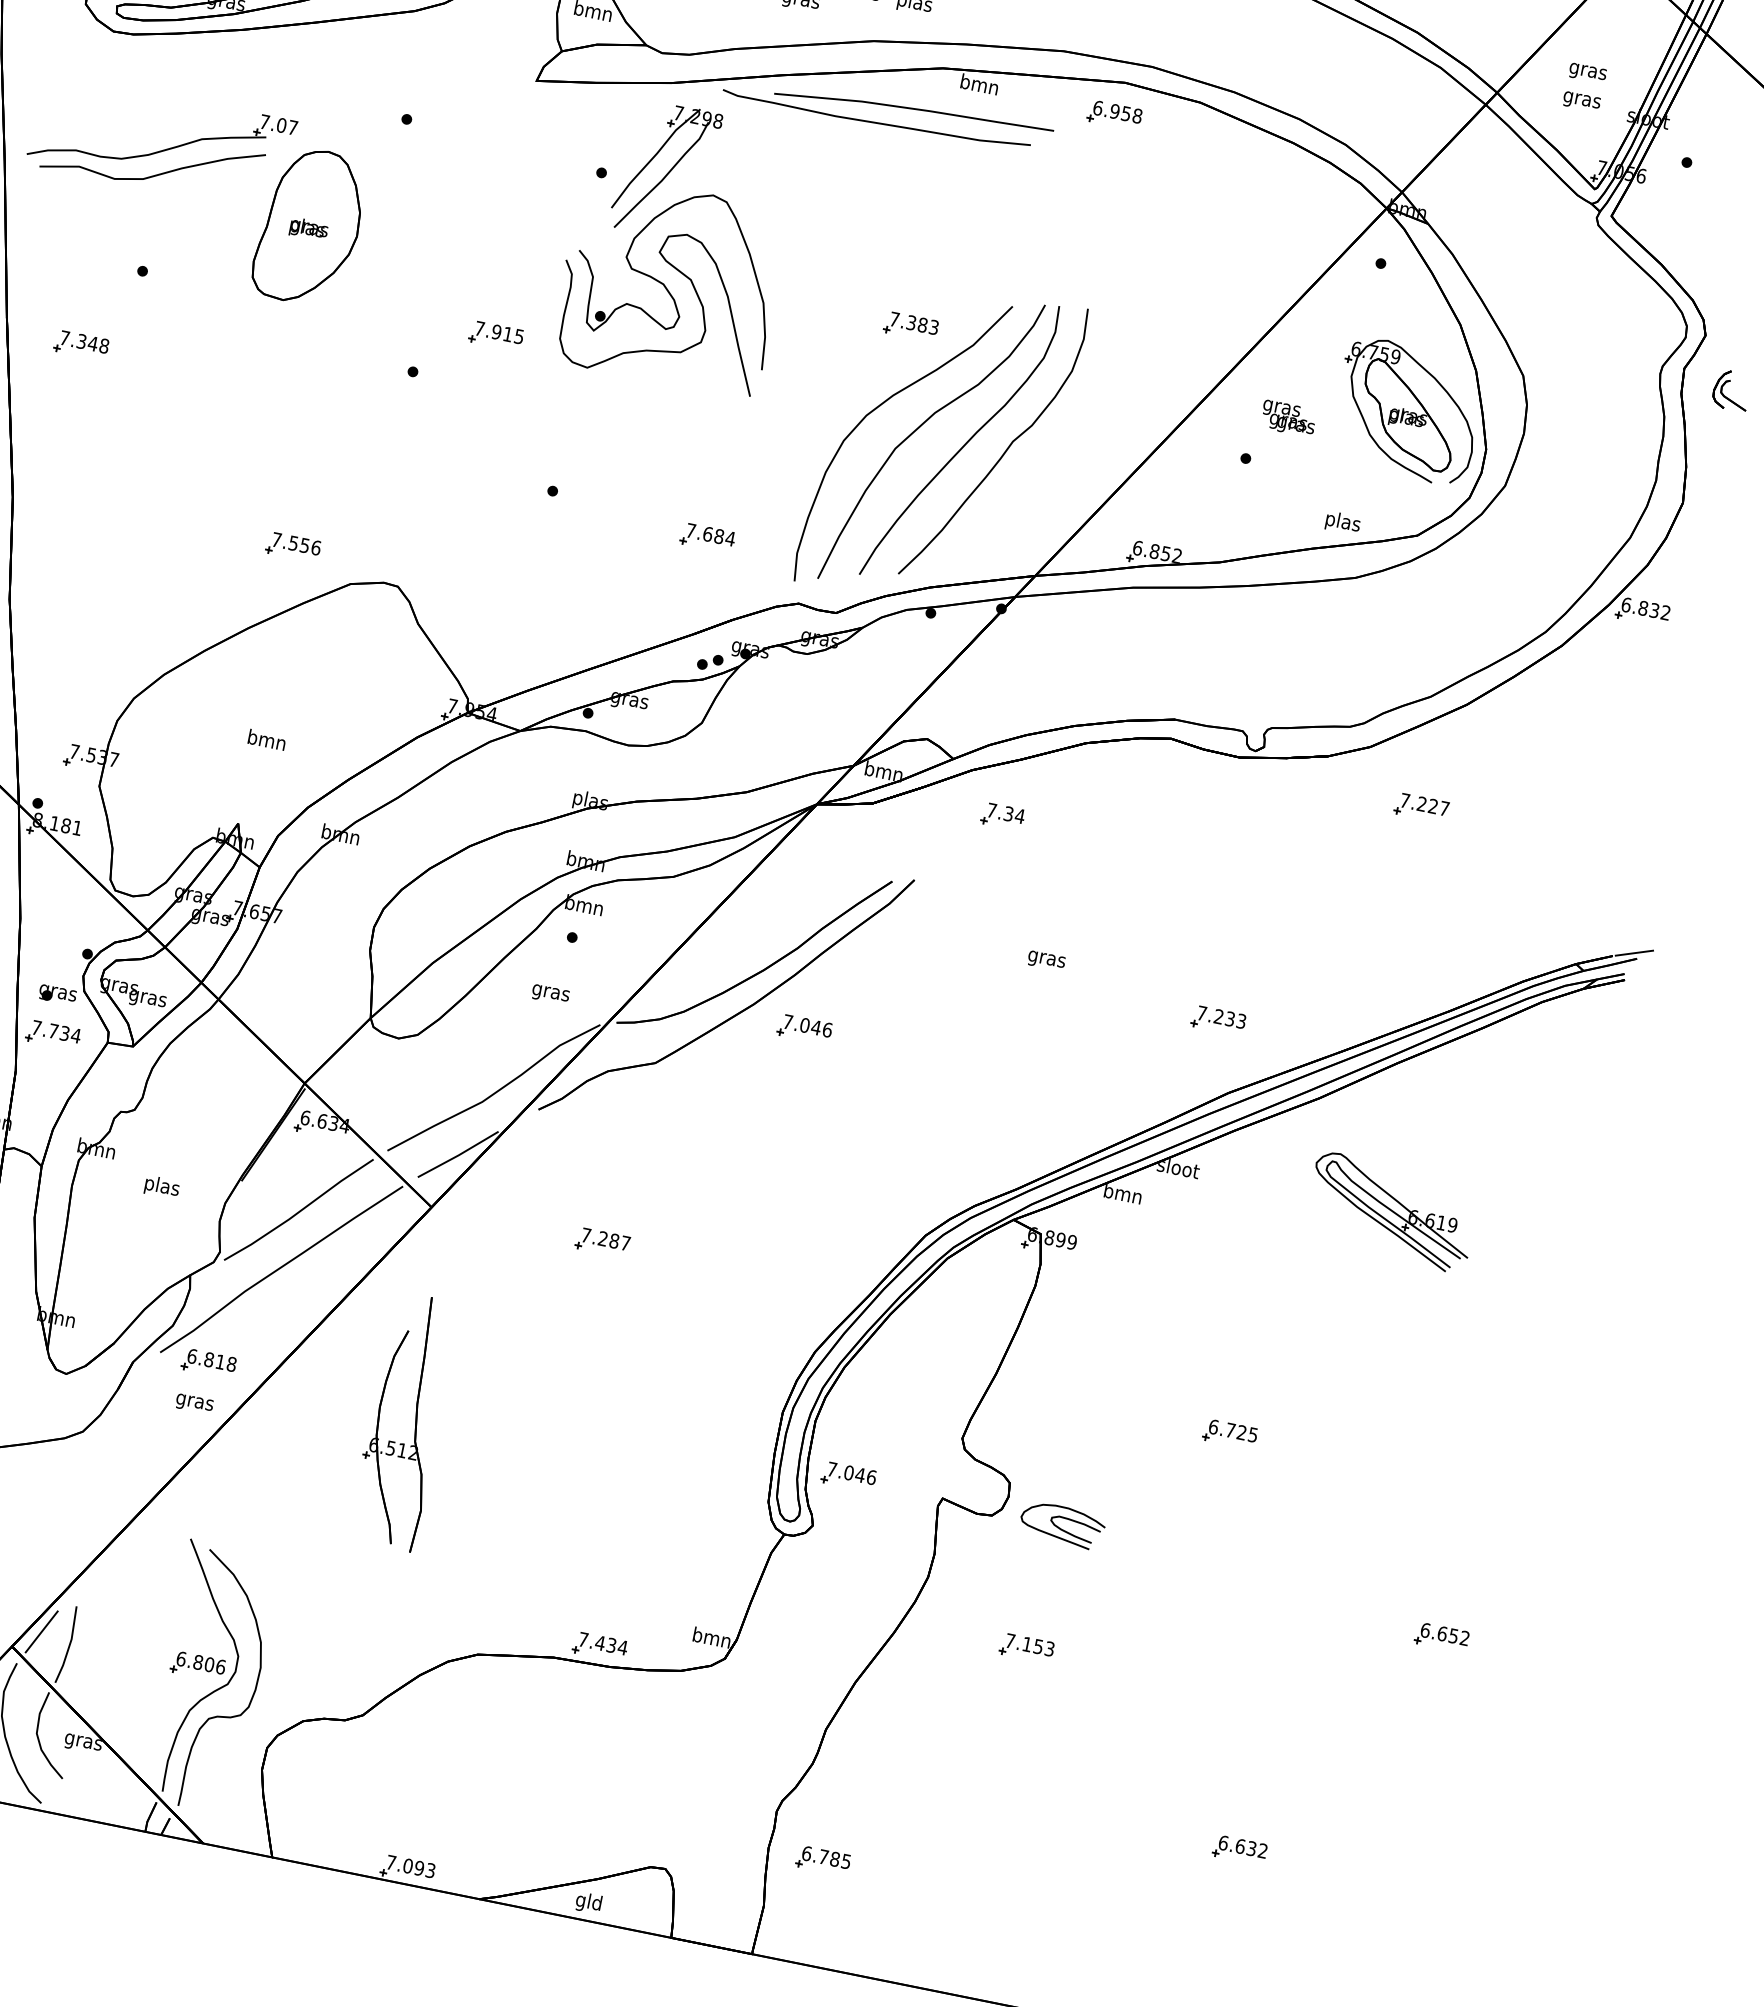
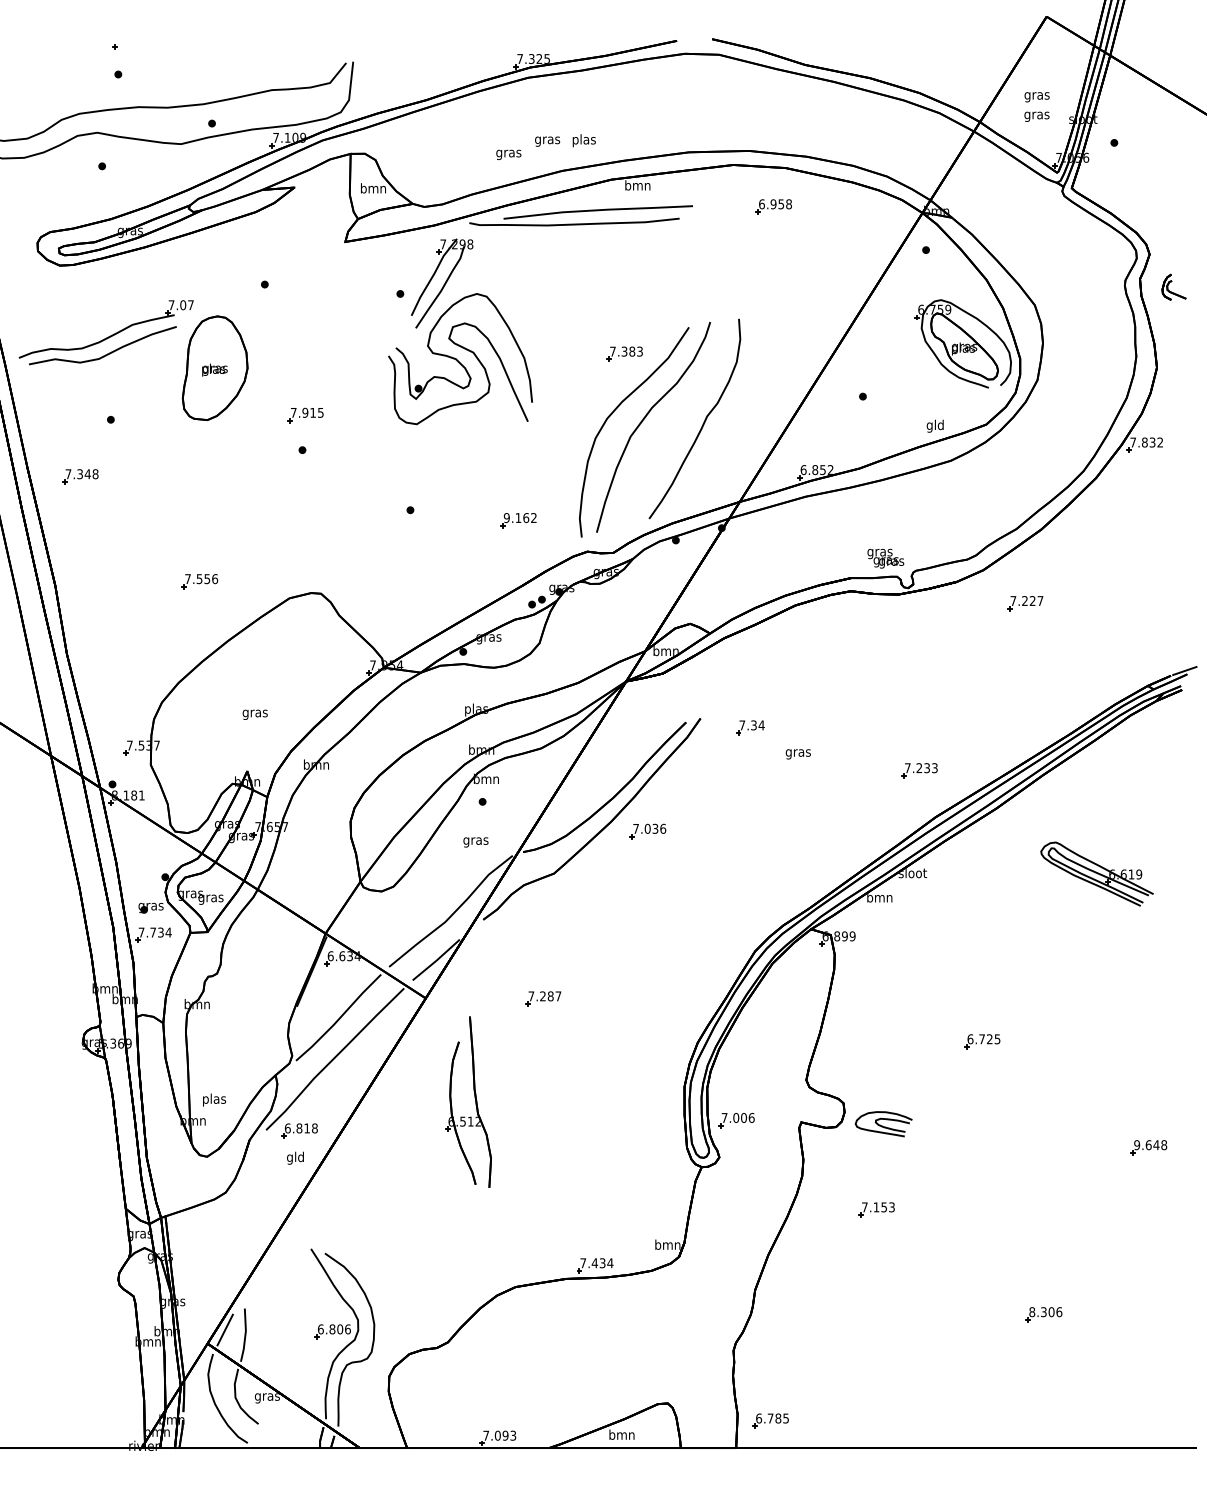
part: (1114, 114) -> (773, 206), moved
part: (496, 336) -> (305, 415), moved
text: (1288, 418) -> (885, 558), moved
curve: (964, 442) -> (675, 423), removed
text: (1343, 521) -> (935, 425), plas -> gld
text: (710, 535) -> (520, 518), 7.684 -> 9.162
part: (292, 546) -> (199, 581), moved
text: (1626, 604) -> (1133, 442), 6.832 -> 7.832
text: (265, 741) -> (254, 713), bmn -> gras
part: (1003, 816) -> (750, 727), moved
text: (816, 1027) -> (655, 828), 7.046 -> 7.036
text: (162, 1186) -> (214, 1099), moved
part: (1390, 1211) -> (1096, 873), moved
text: (194, 1401) -> (295, 1157), gras -> gld
part: (414, 1417) -> (474, 1098), moved
text: (859, 1474) -> (743, 1117), 7.046 -> 7.006
text: (1444, 1634) -> (1150, 1145), 6.652 -> 9.648
text: (1242, 1847) -> (1045, 1312), 6.632 -> 8.306
part: (823, 1859) -> (770, 1420), moved
text: (588, 1902) -> (621, 1435), gld -> bmn

